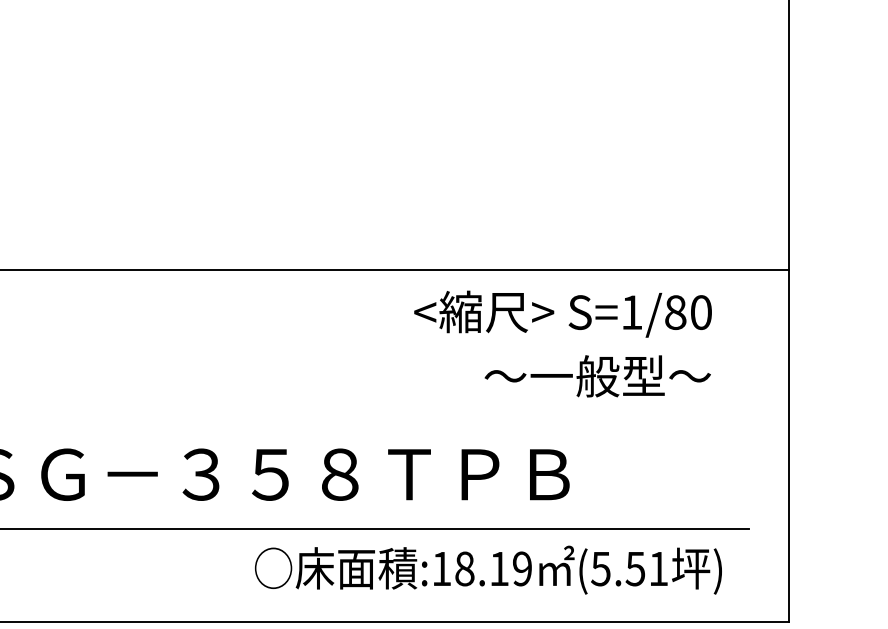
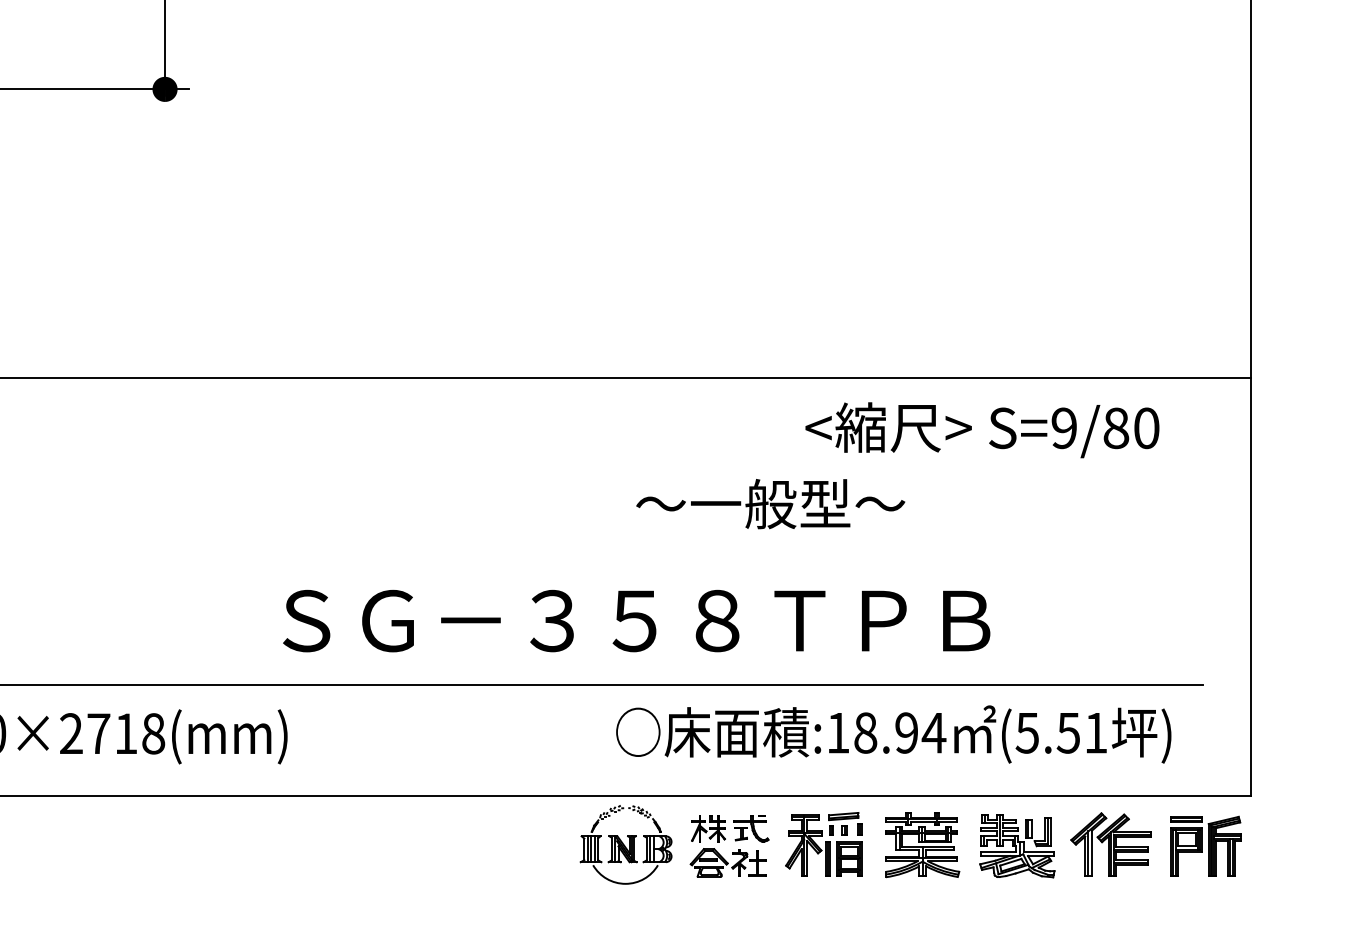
text: (631, 312) -> (1063, 428), S=1/80 -> S=9/80
text: (597, 376) -> (770, 504), moved
text: (510, 568) -> (920, 732), :18.19 -> :18.94

